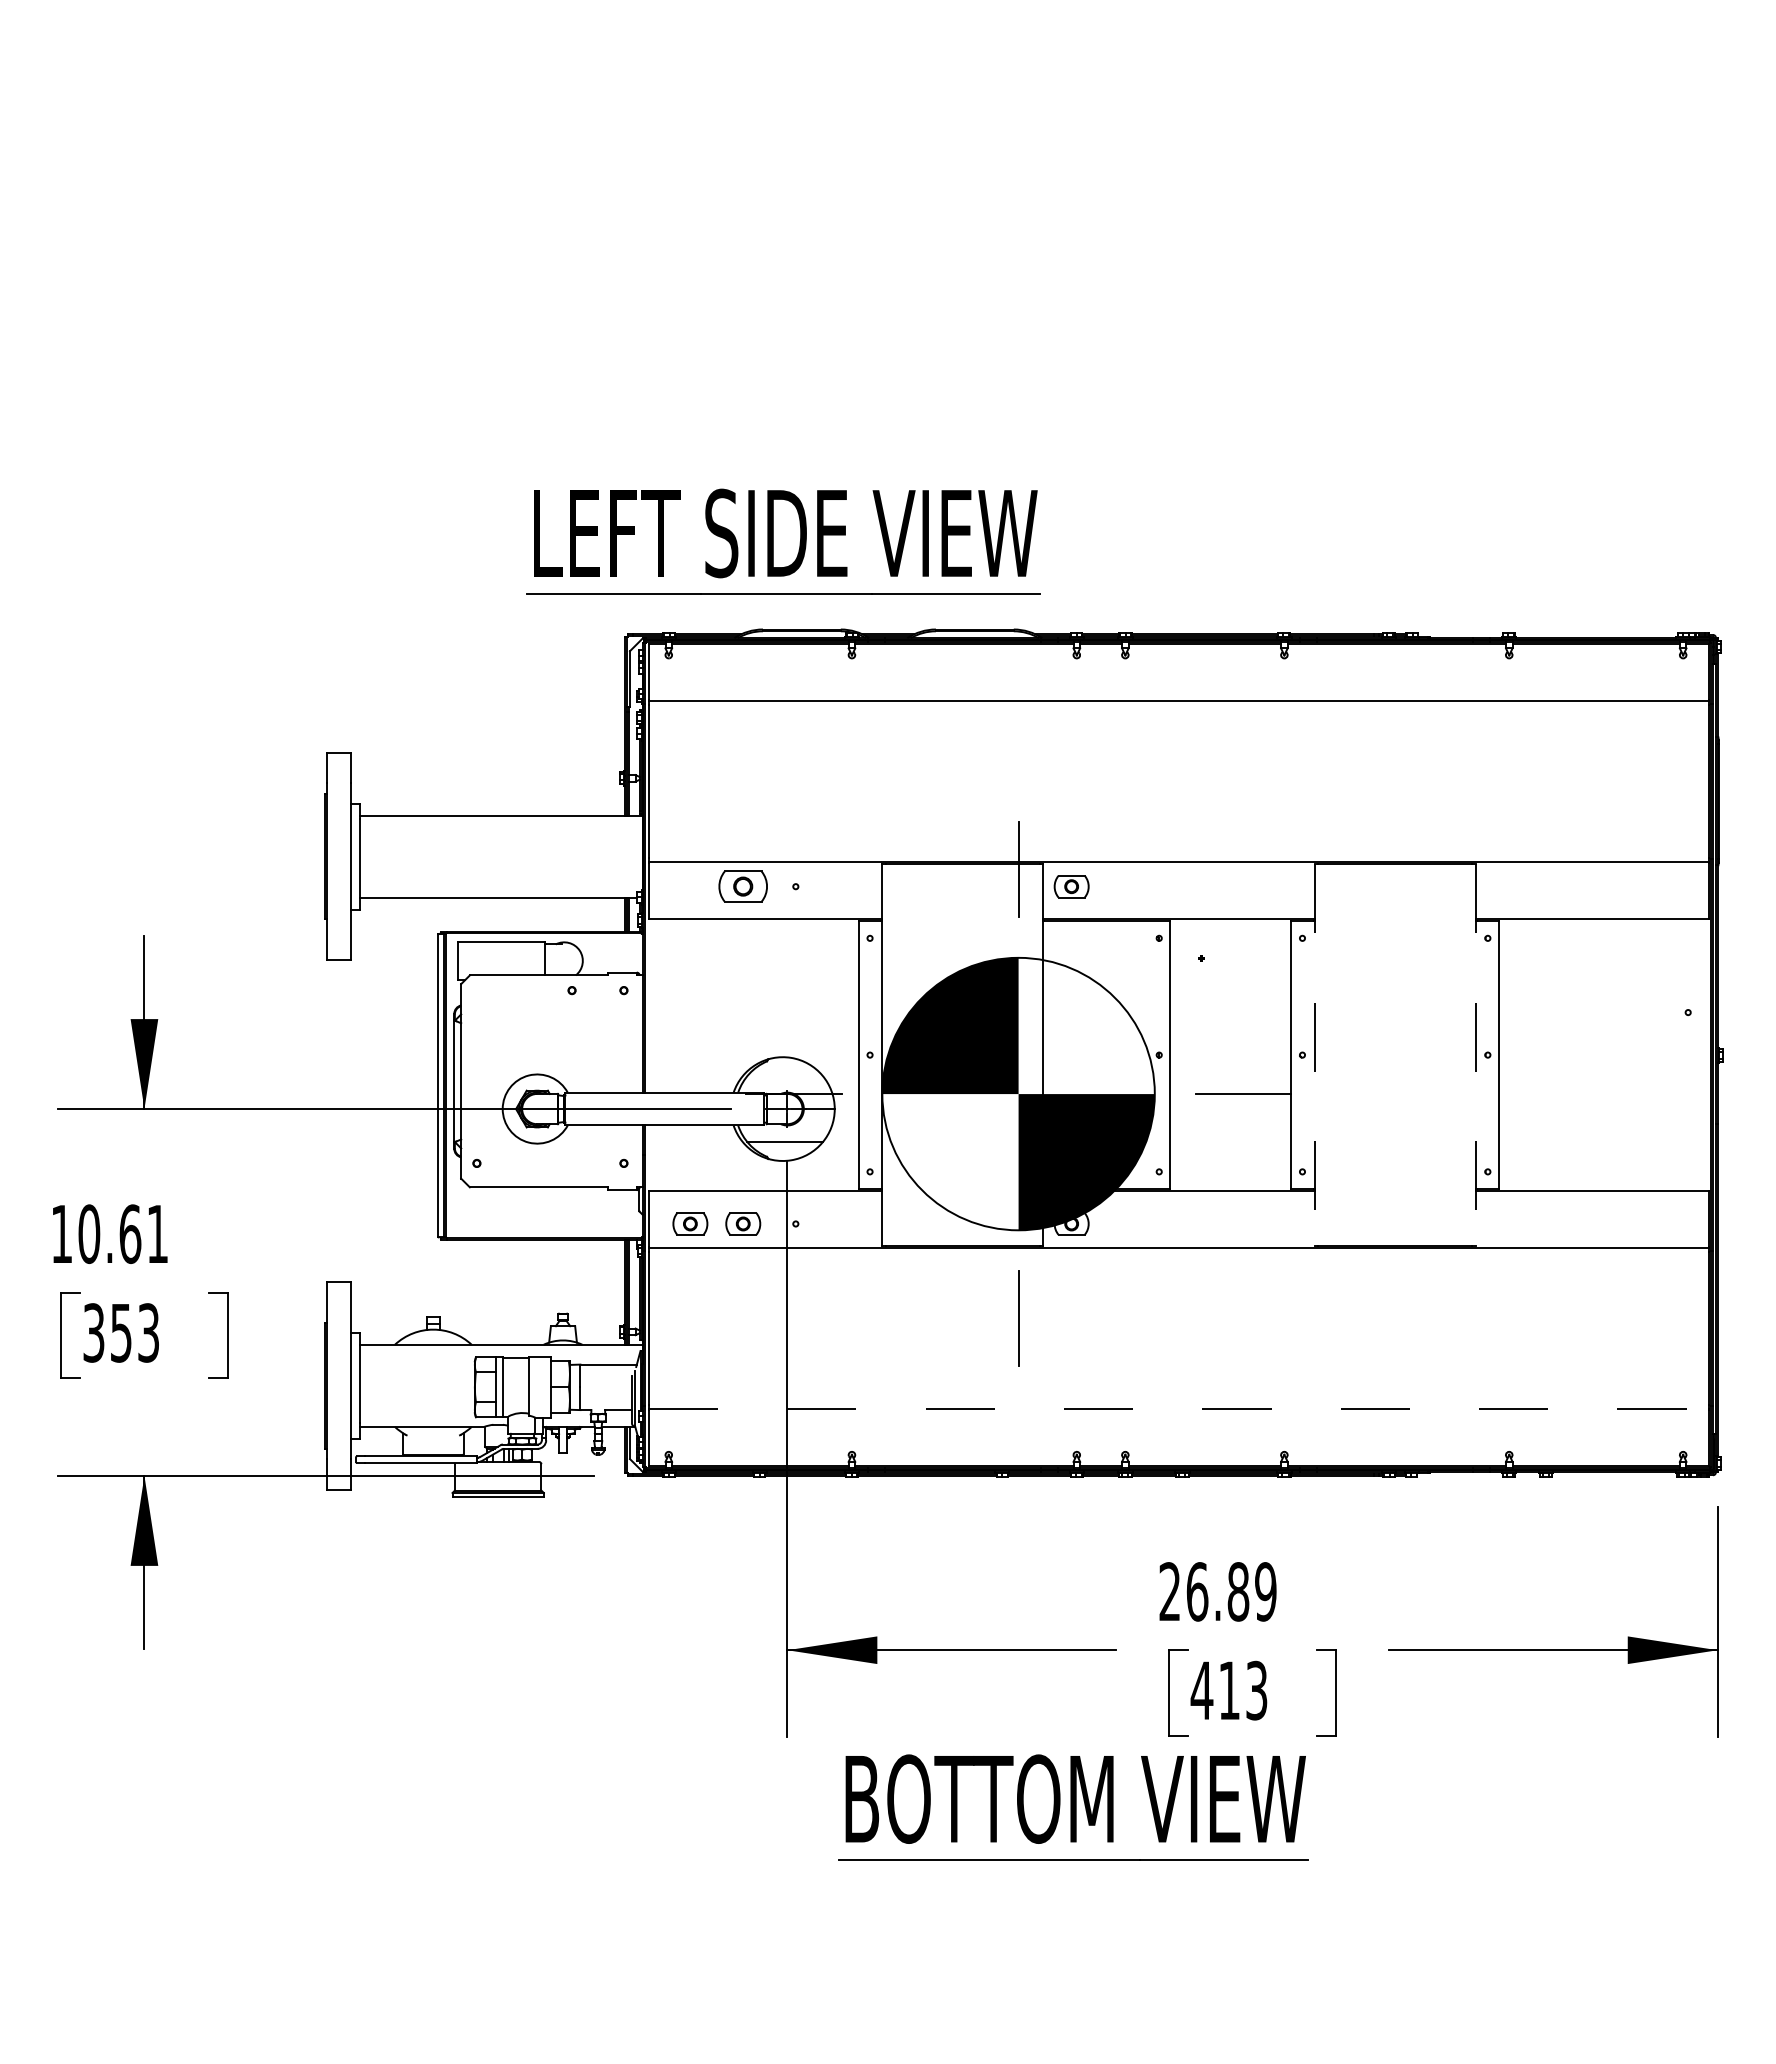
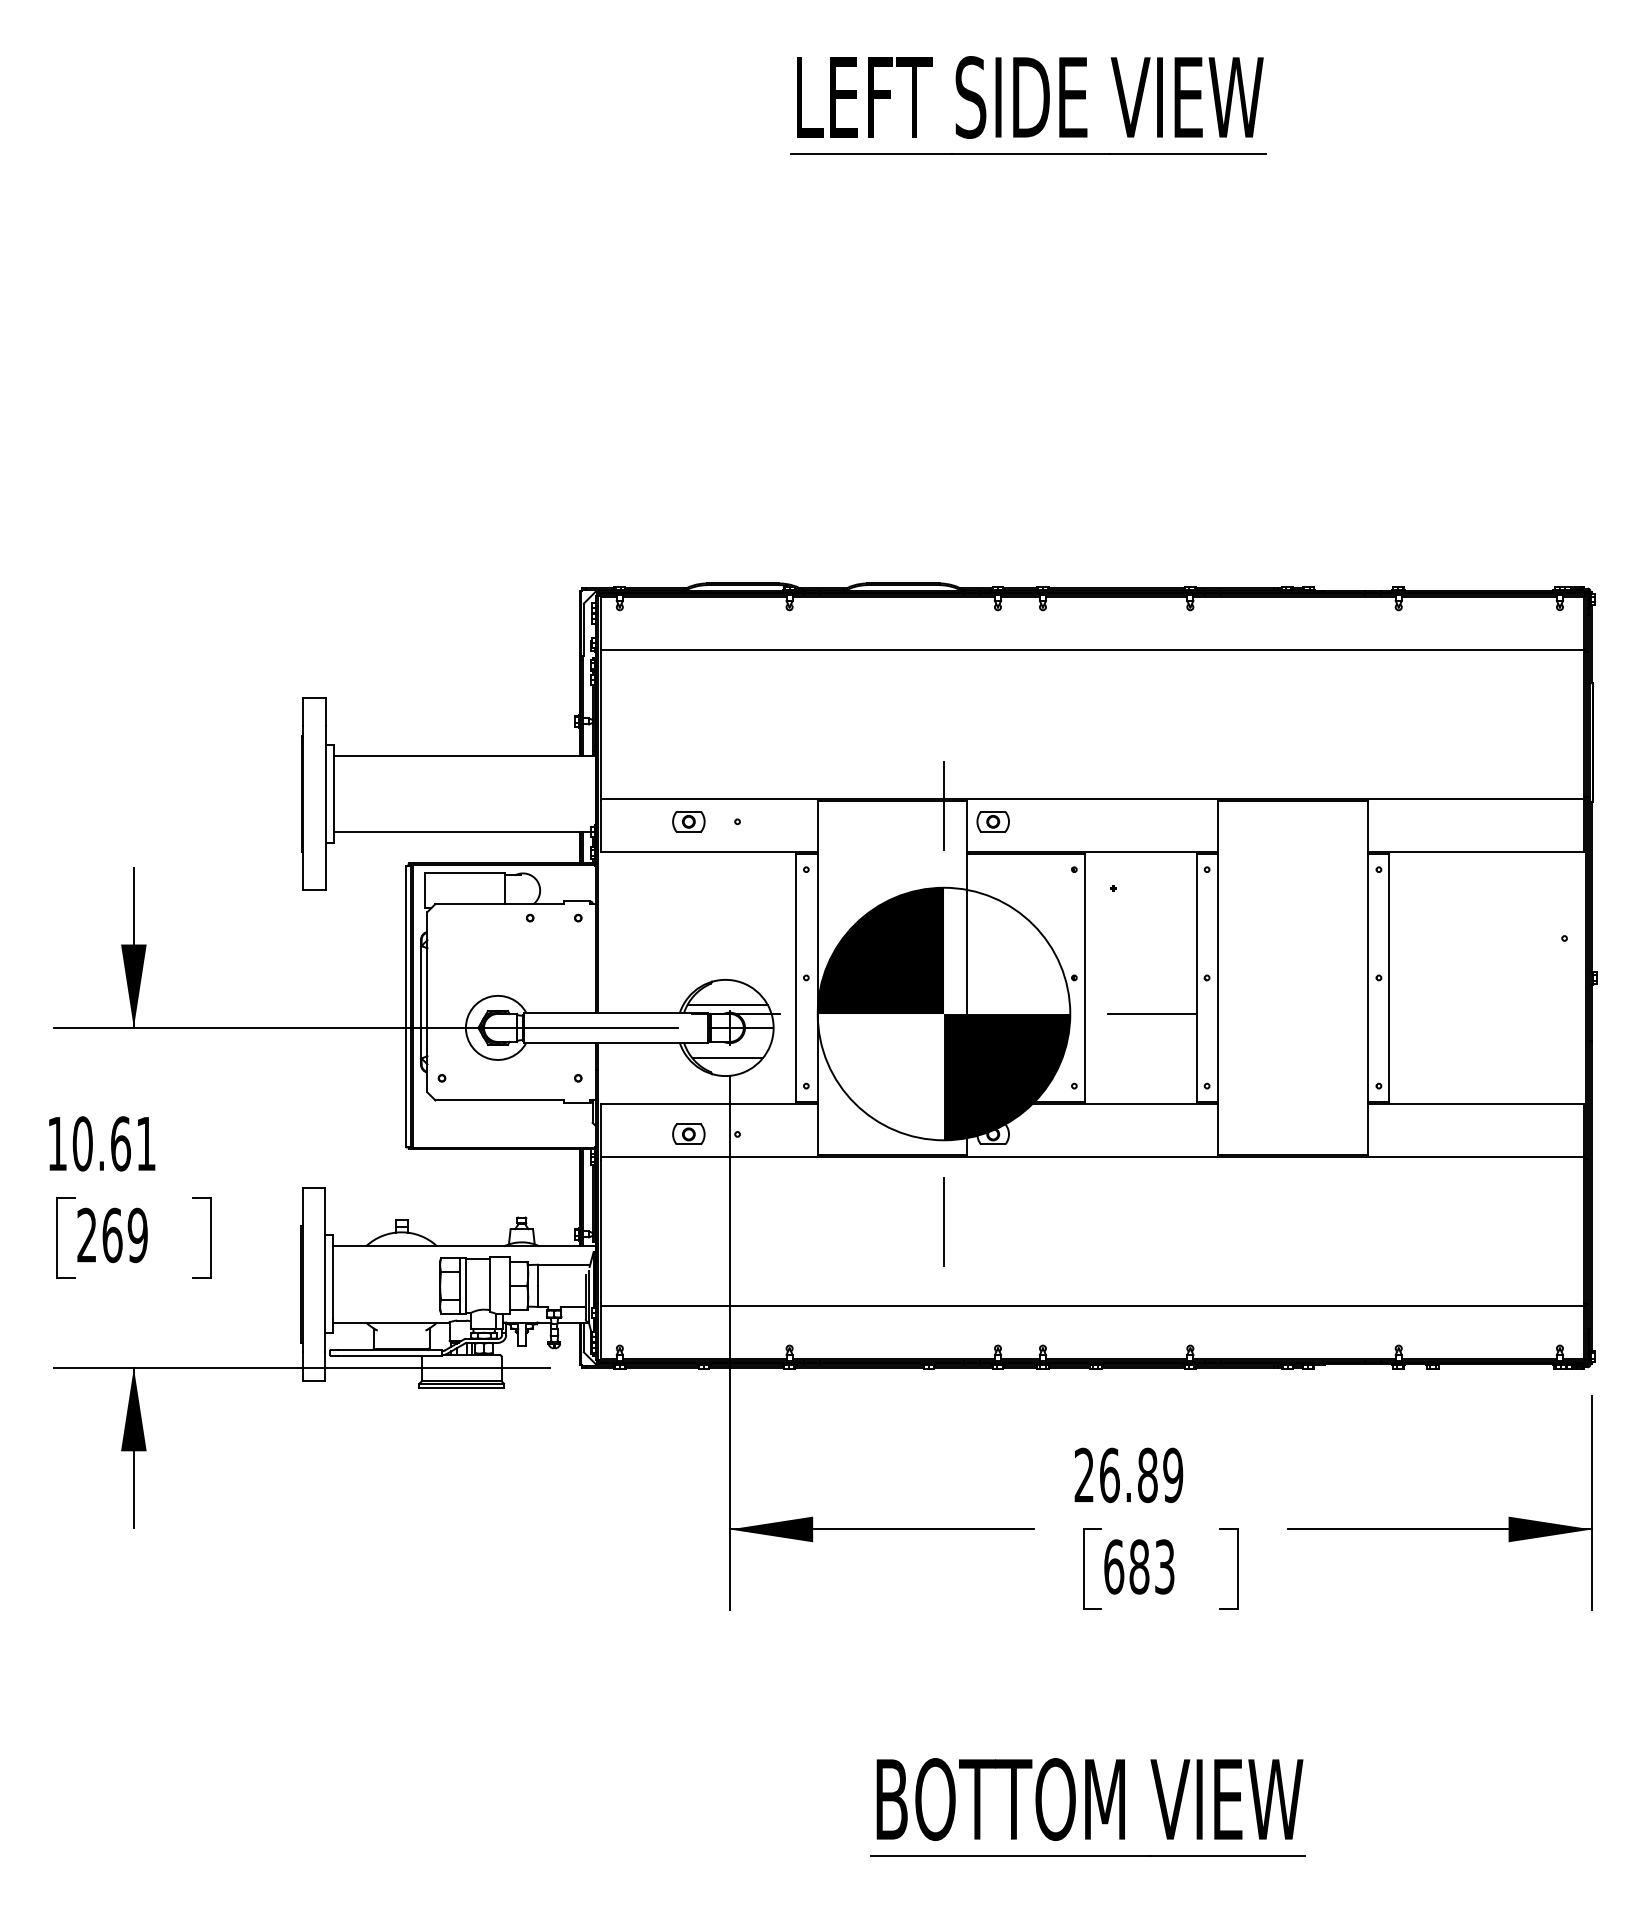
part: (783, 542) -> (1028, 105), moved
part: (742, 886) -> (688, 821), size x0.71
line: (1314, 1054) -> (1218, 977), dashed -> solid
line: (1475, 1054) -> (1367, 977), dashed -> solid
line: (784, 1084) -> (727, 1005), added
part: (690, 1222) -> (639, 1133), removed
text: (121, 1333) -> (112, 1235), 353 -> 269
line: (1179, 1409) -> (1093, 1306), dashed -> solid
text: (1215, 1690) -> (1126, 1566), 413 -> 683
part: (1073, 1807) -> (1087, 1807), moved

